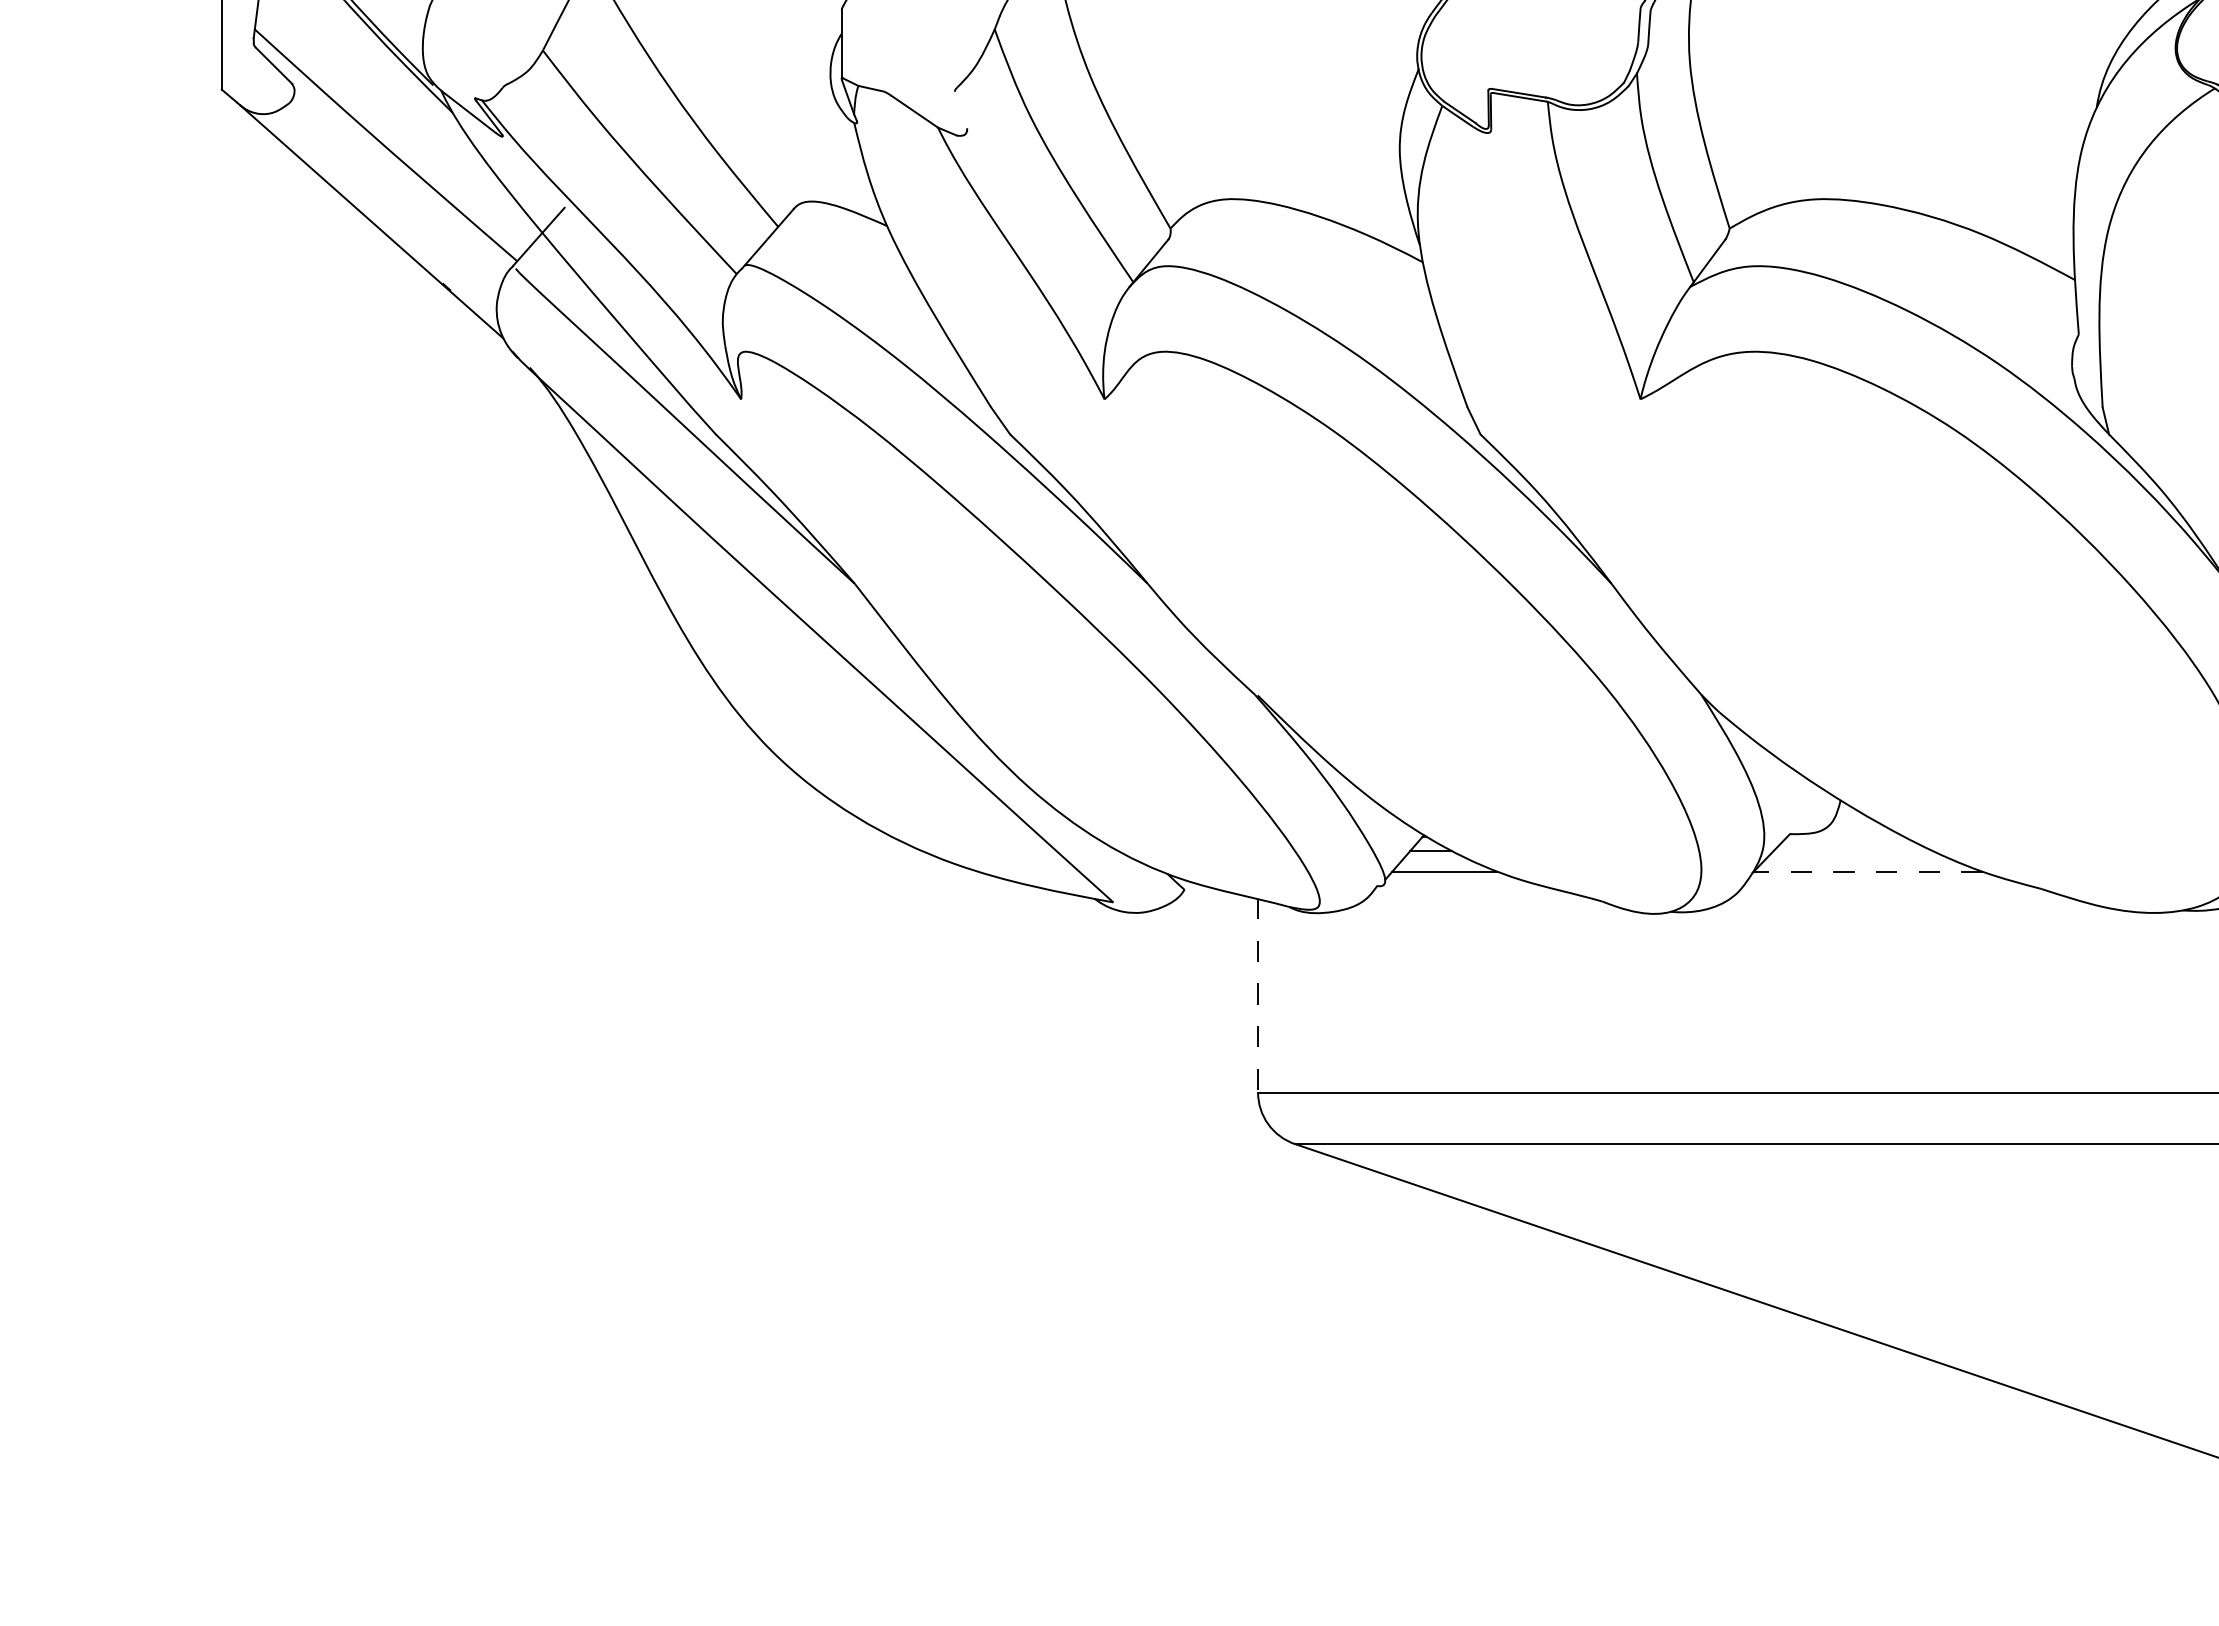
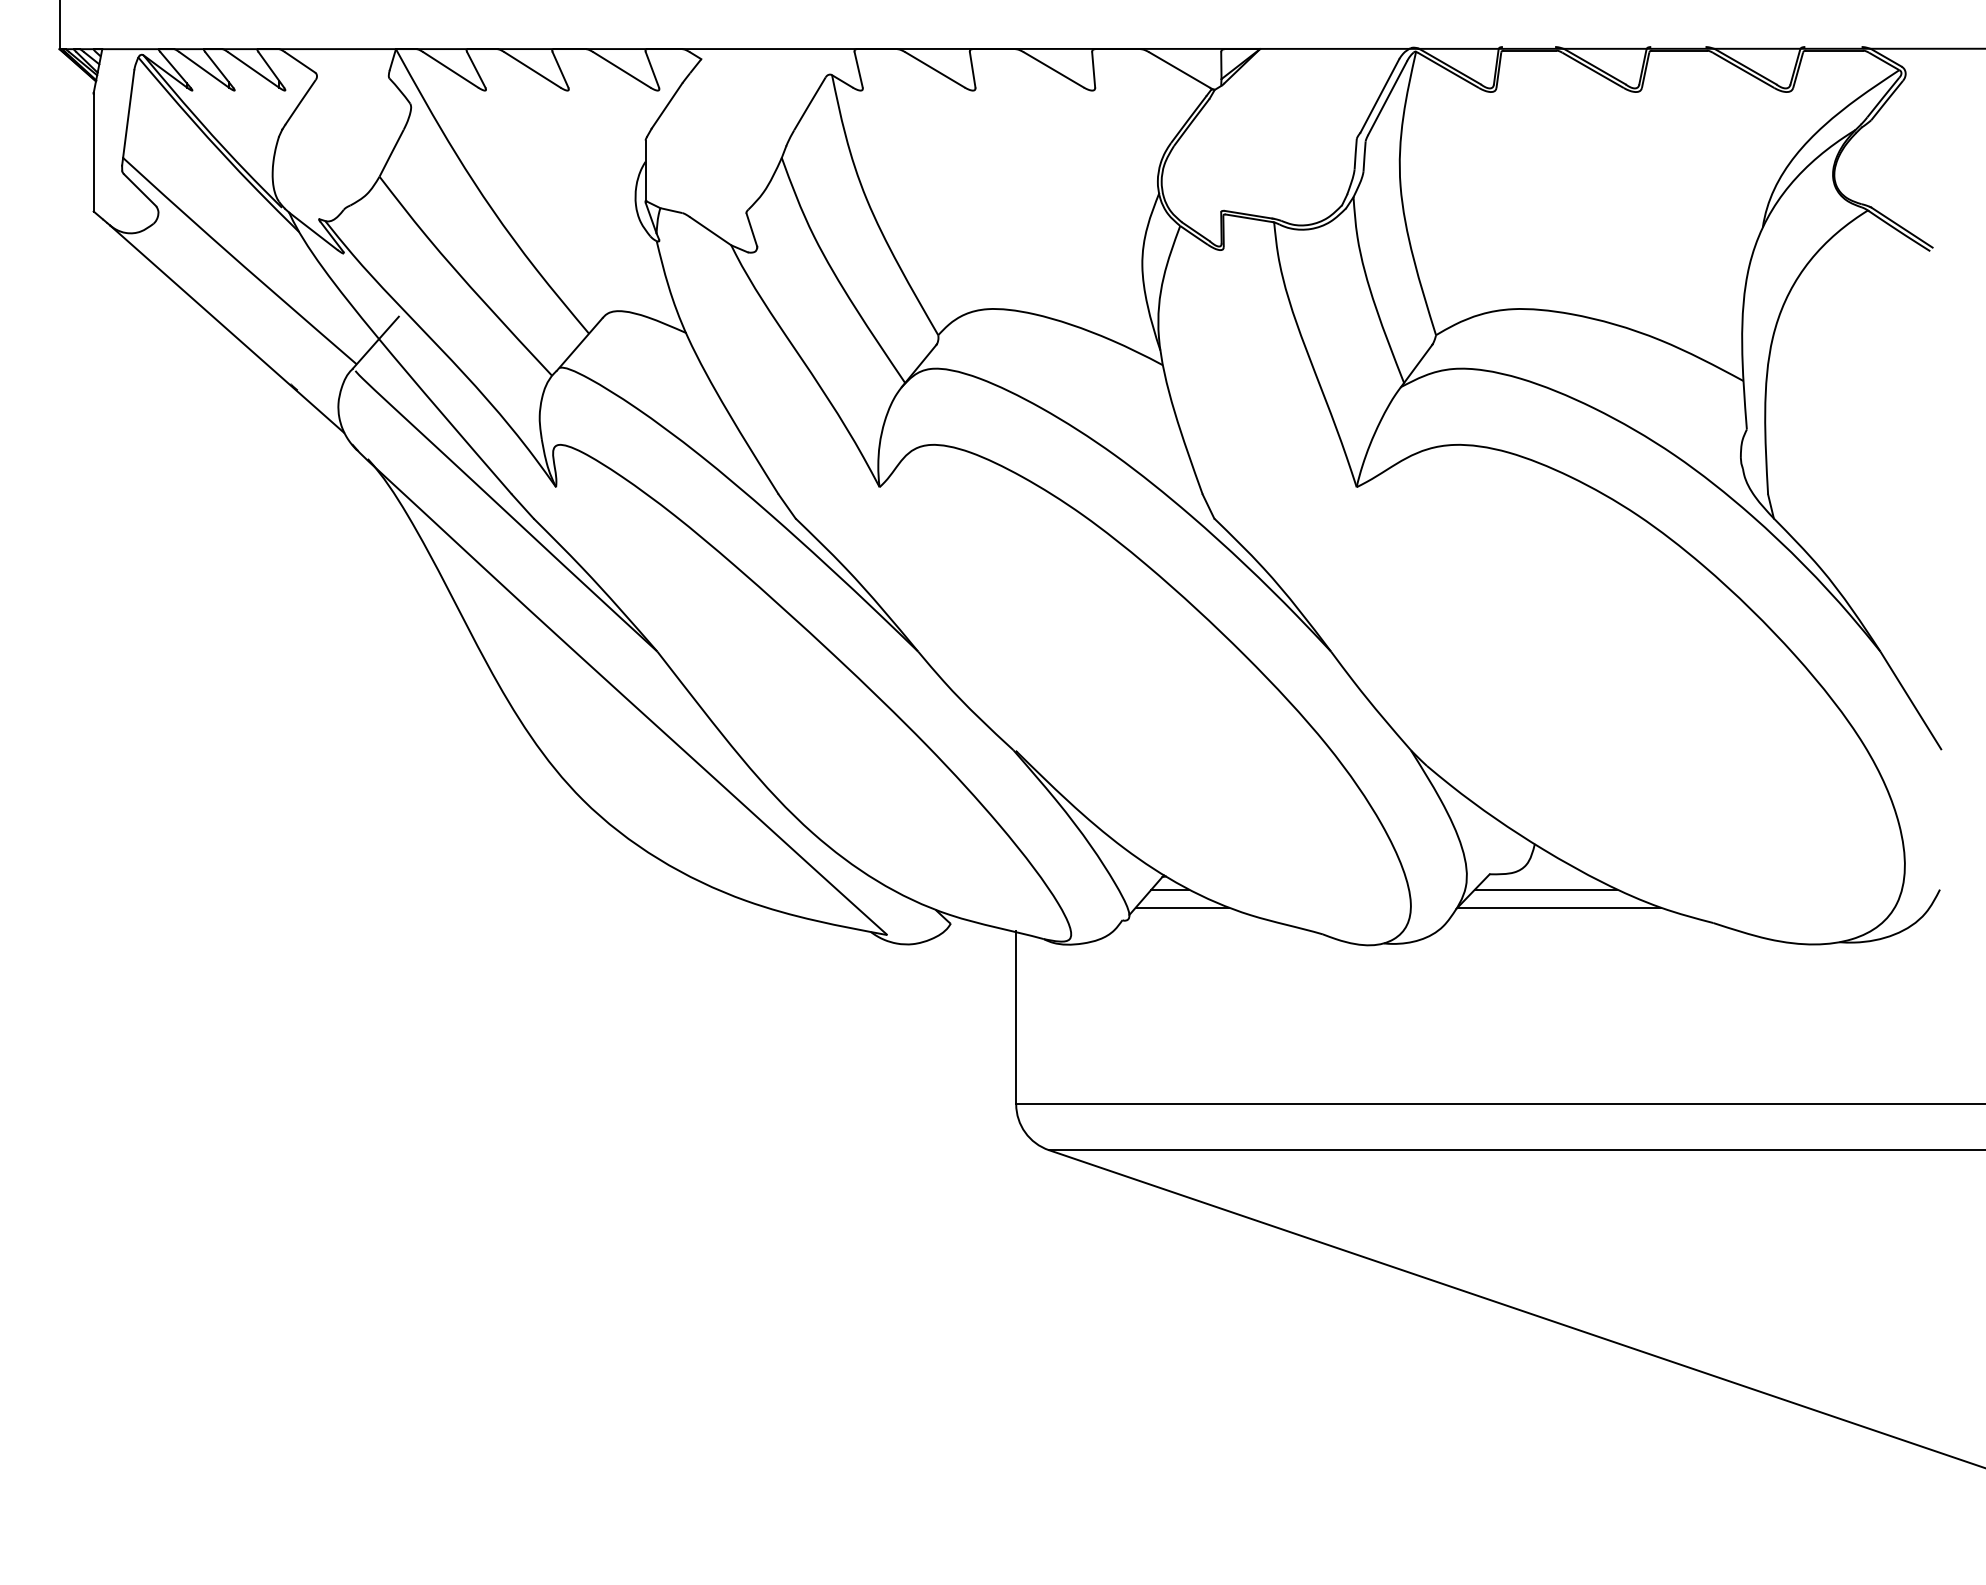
line: (960, 109) -> (751, 229), added
line: (1852, 851) -> (1545, 889), added
line: (1868, 871) -> (1559, 907), dashed -> solid
line: (1258, 994) -> (1016, 1017), dashed -> solid

